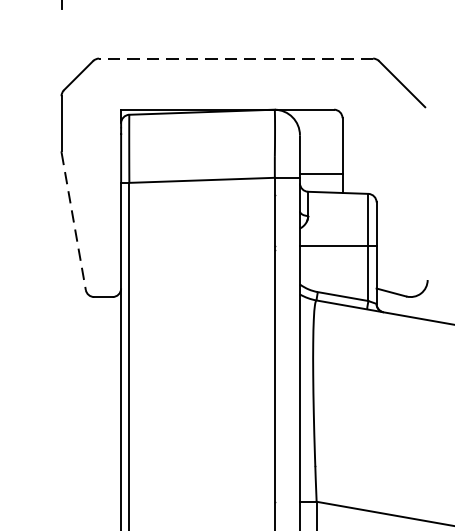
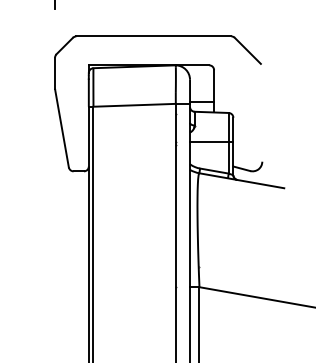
line: (235, 58) -> (153, 36), dashed -> solid
line: (74, 223) -> (62, 129), dashed -> solid

